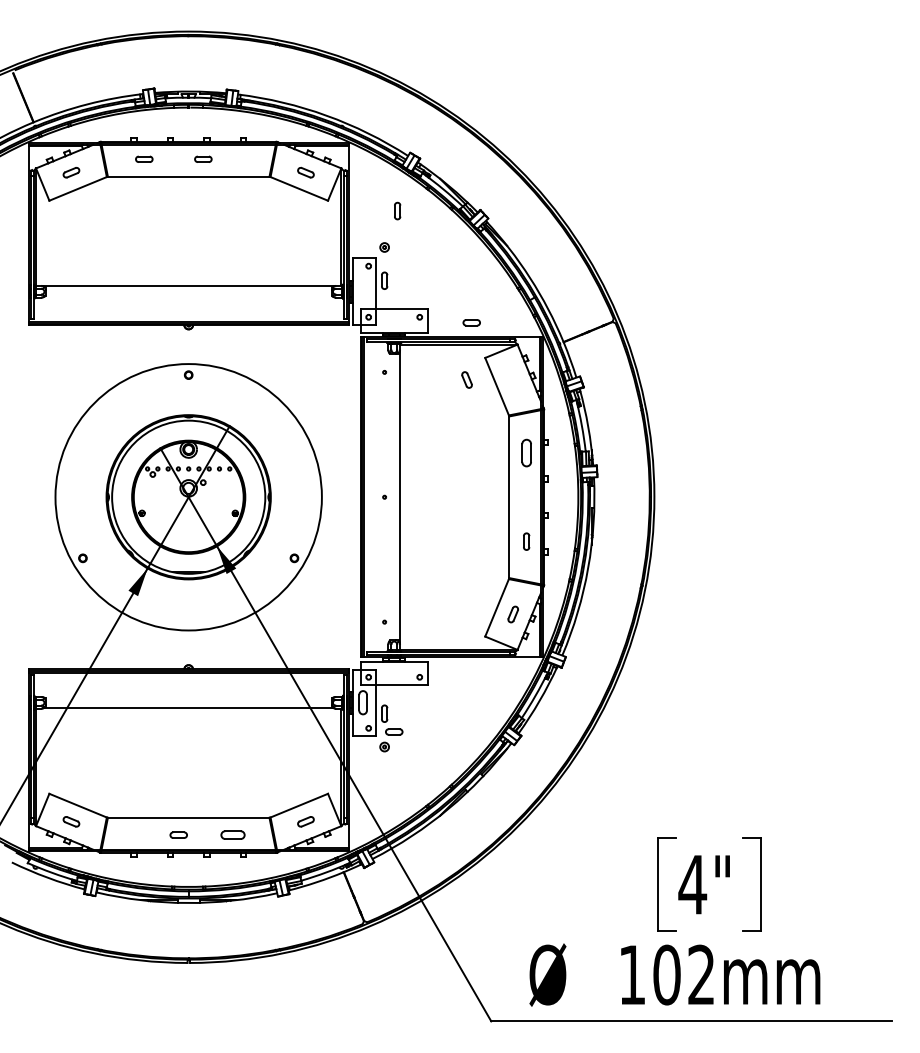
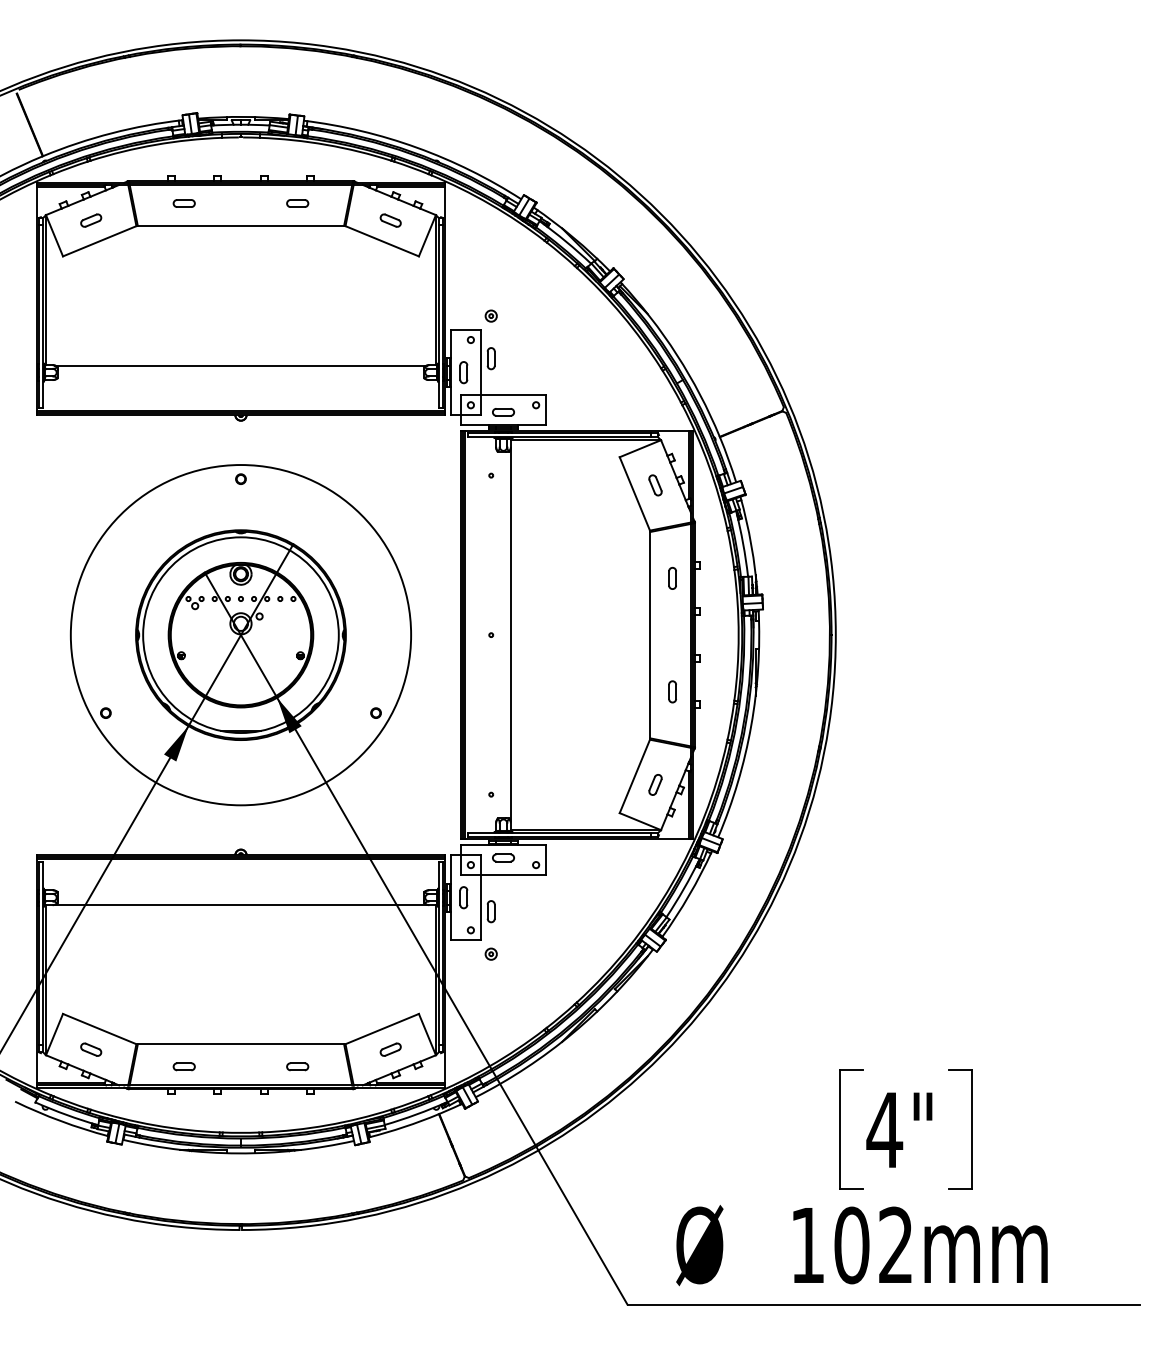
part: (203, 159) -> (297, 203), moved
part: (397, 210) -> (463, 372), moved
part: (471, 322) -> (503, 412), moved
part: (467, 380) -> (655, 485), moved
part: (526, 452) -> (672, 577), size x0.62
part: (362, 702) -> (463, 897), size x0.71
part: (394, 731) -> (503, 857), moved
part: (178, 834) -> (183, 1066), moved
part: (232, 834) -> (297, 1066), size x0.71

